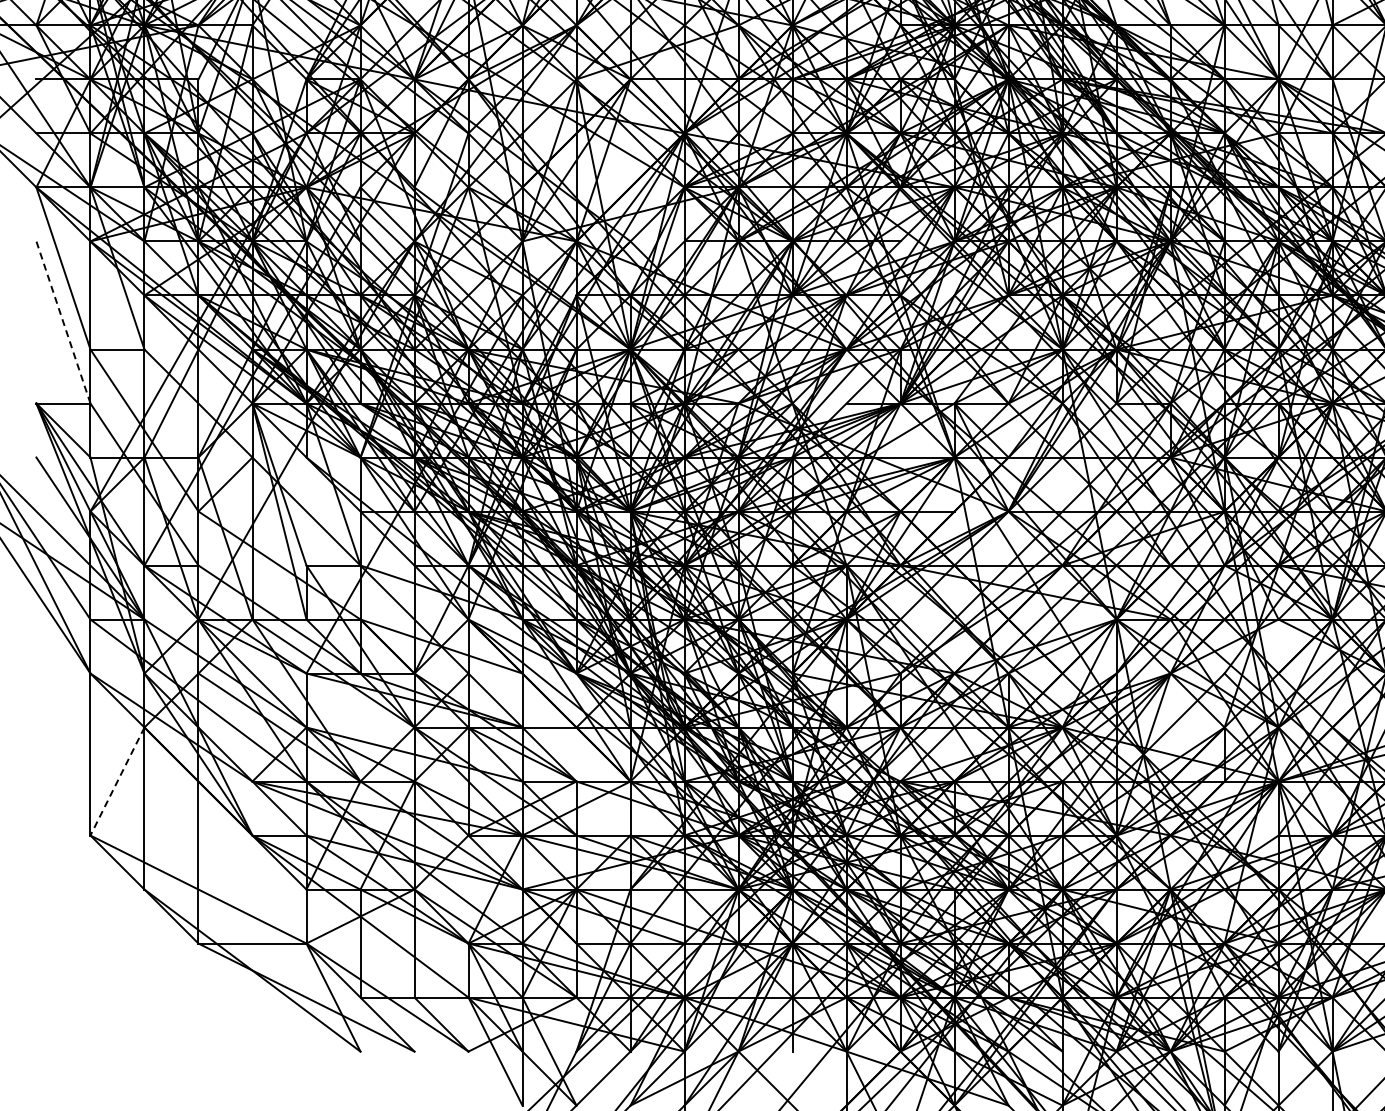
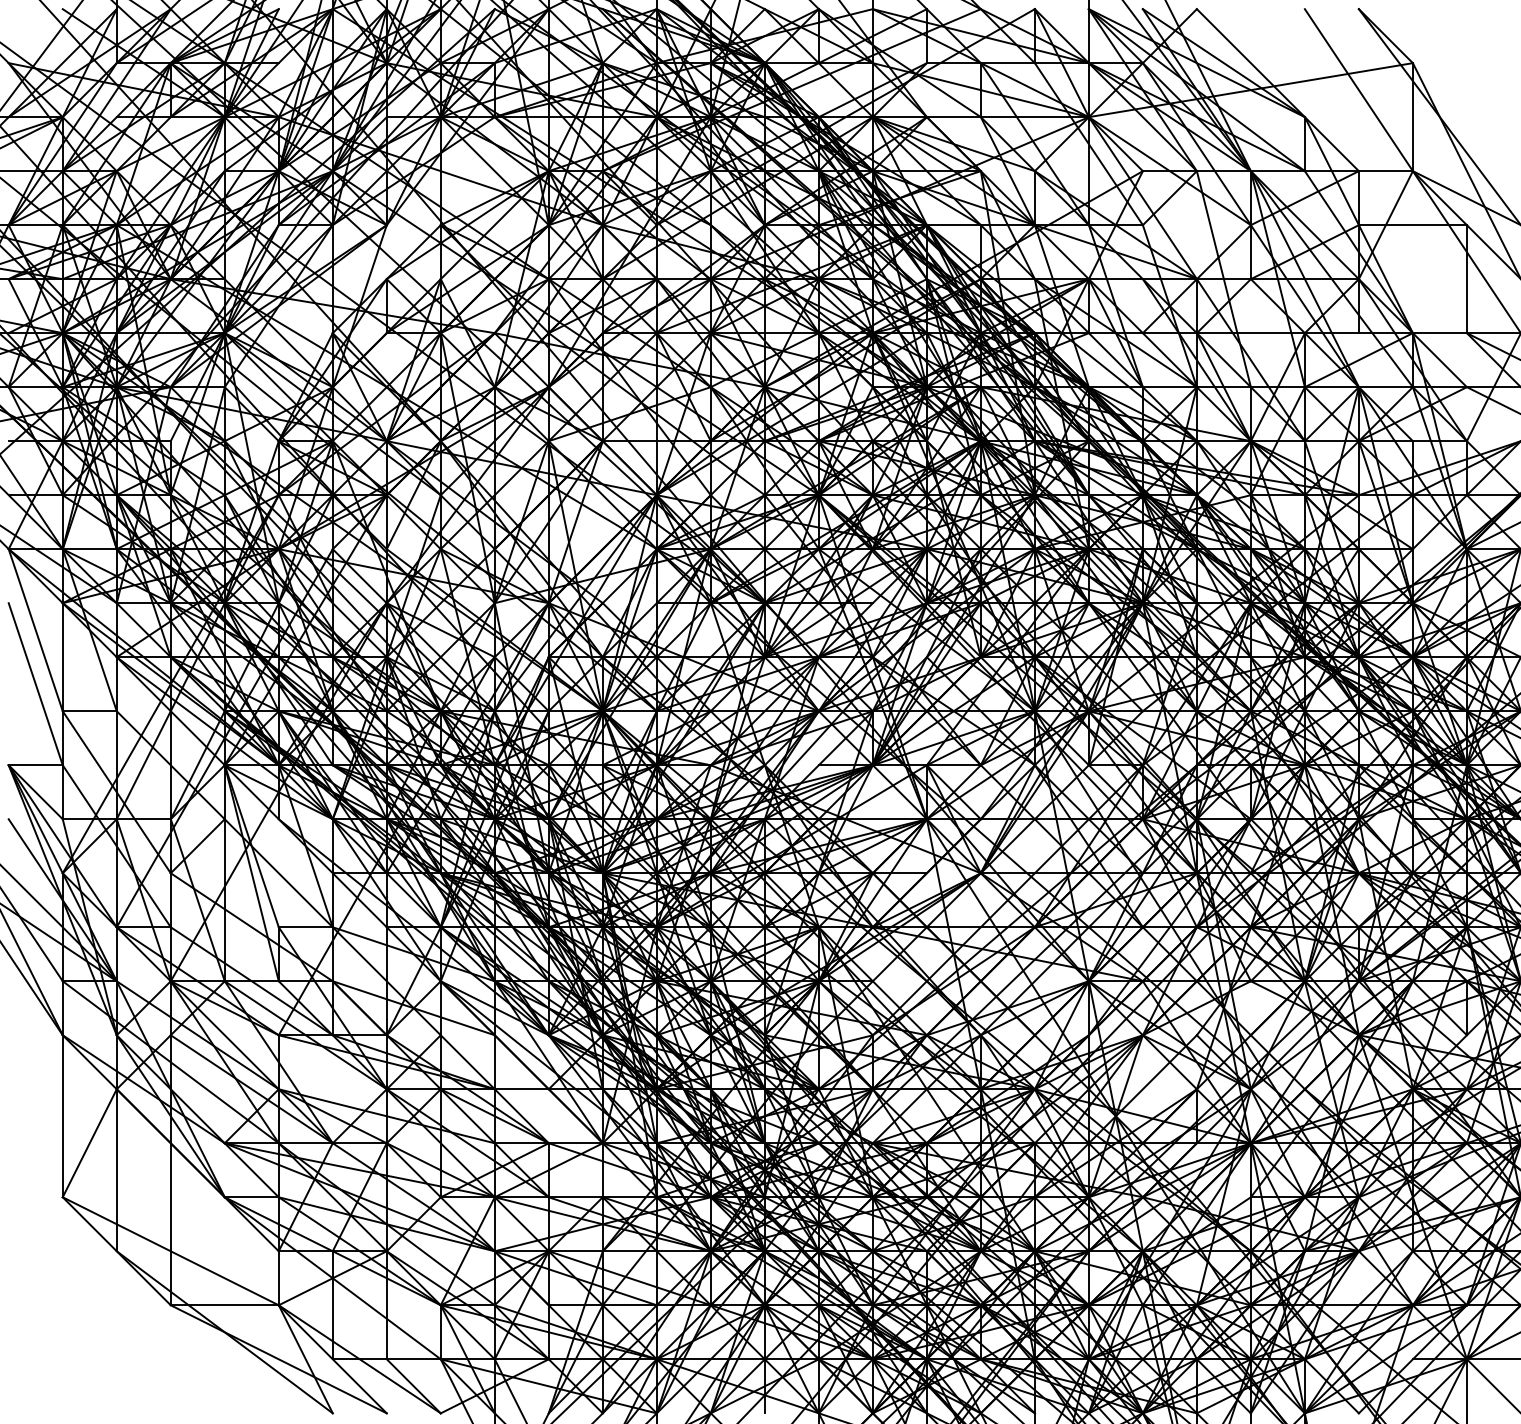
line: (63, 321) -> (35, 683), dashed -> solid
line: (117, 781) -> (89, 1143), dashed -> solid

